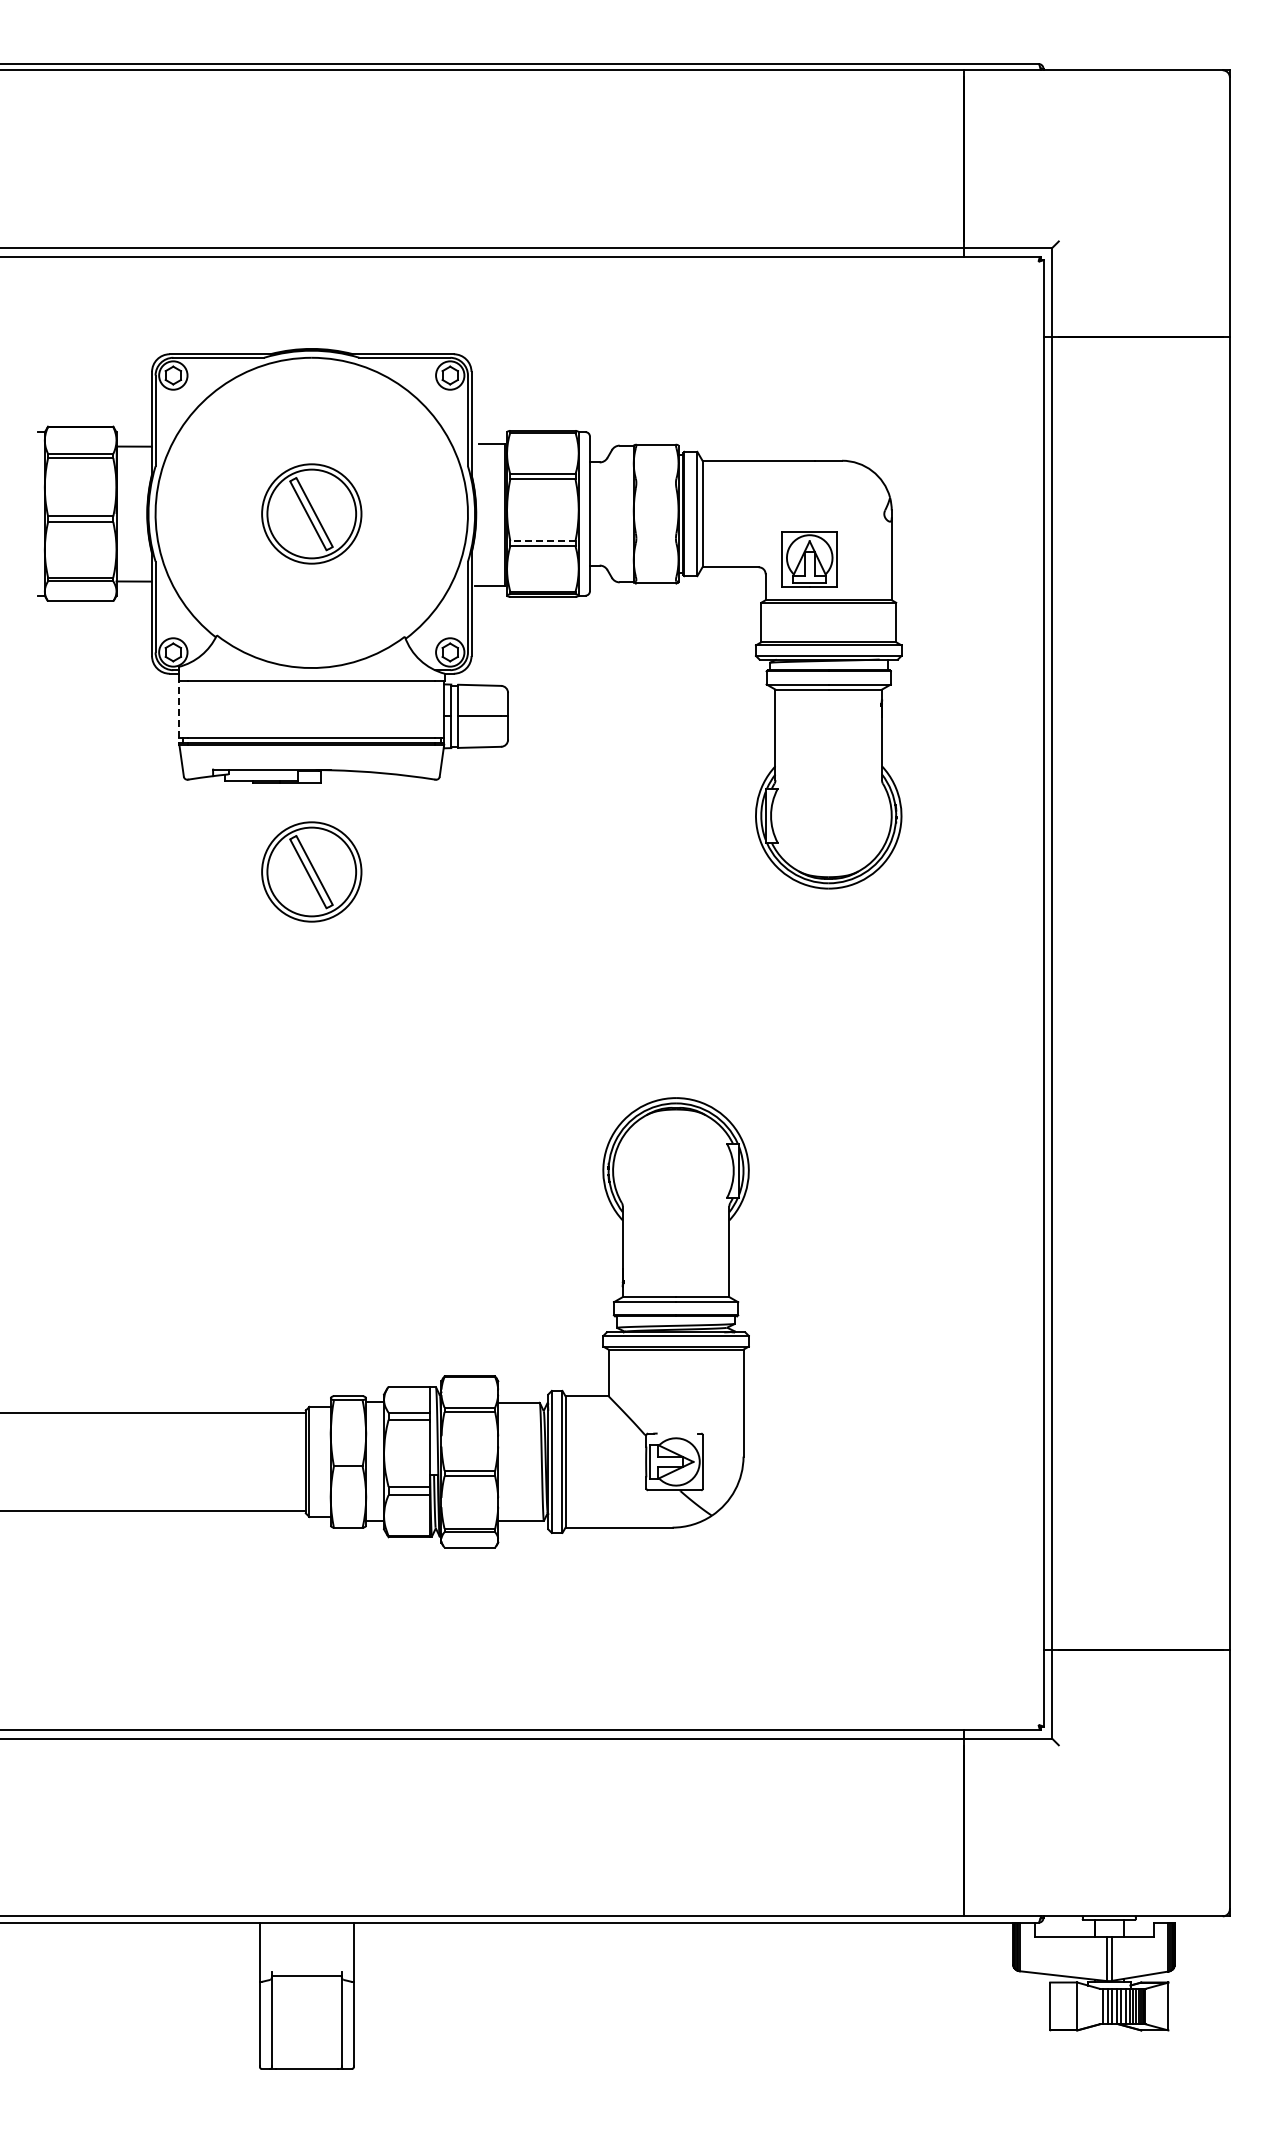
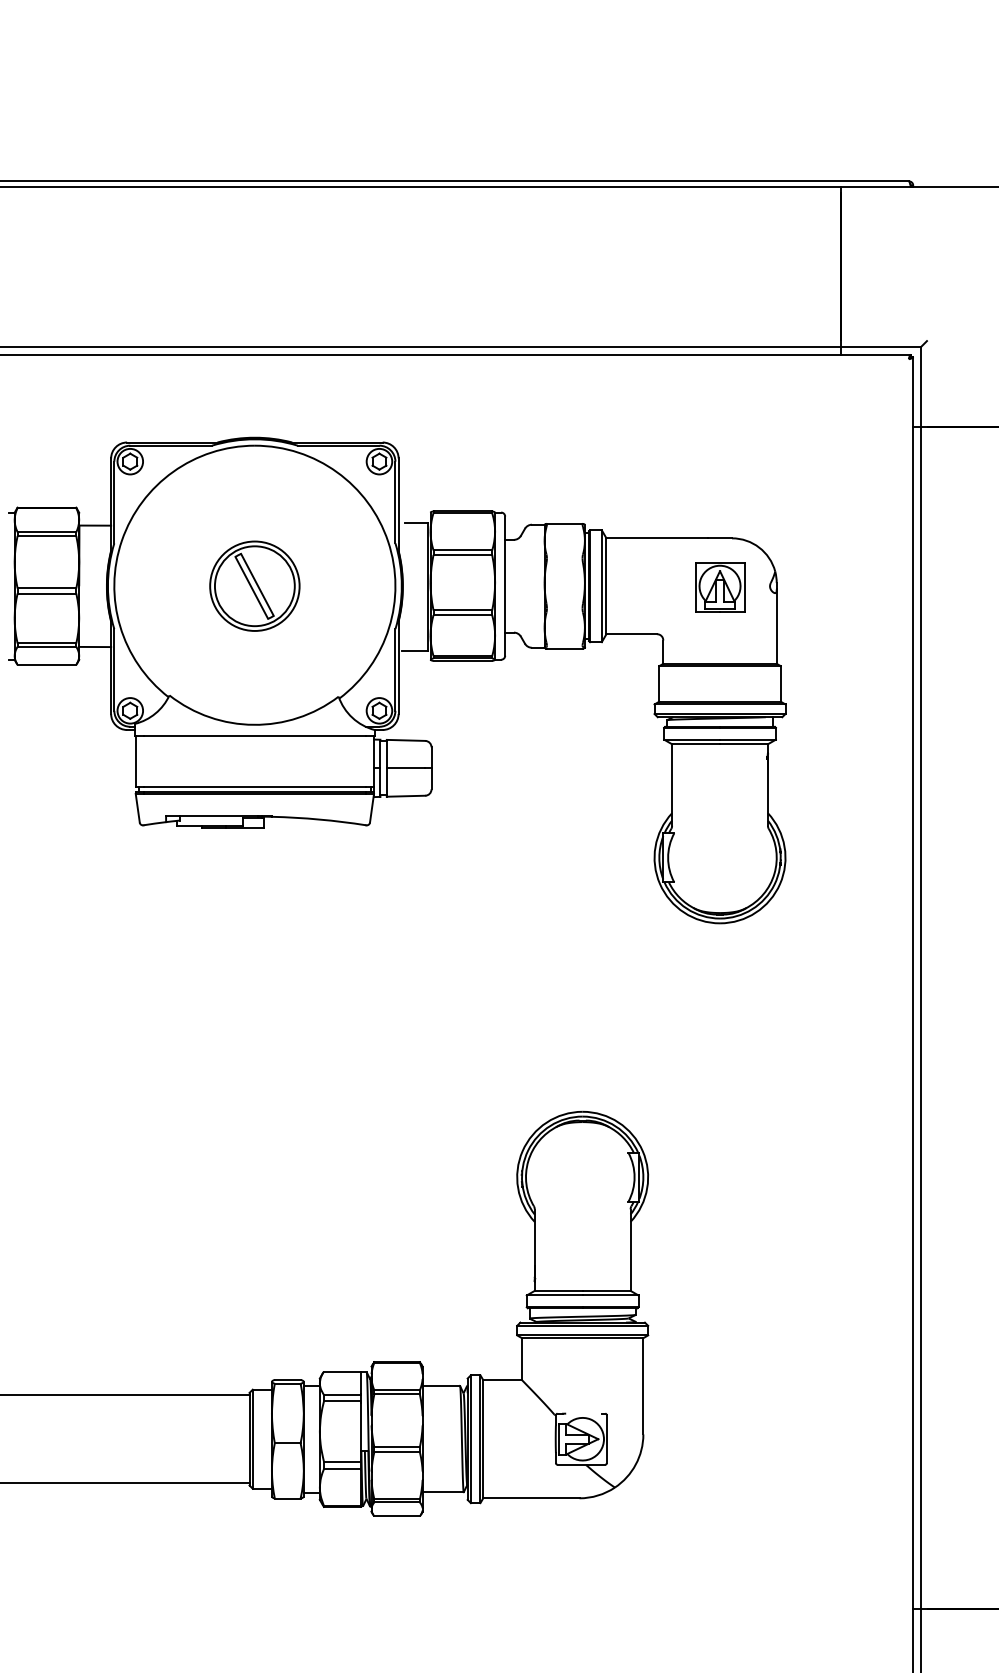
line: (542, 540) -> (462, 610), dashed -> solid
part: (809, 559) -> (719, 587), moved
line: (179, 708) -> (135, 761), dashed -> solid
part: (311, 871) -> (254, 907), removed

